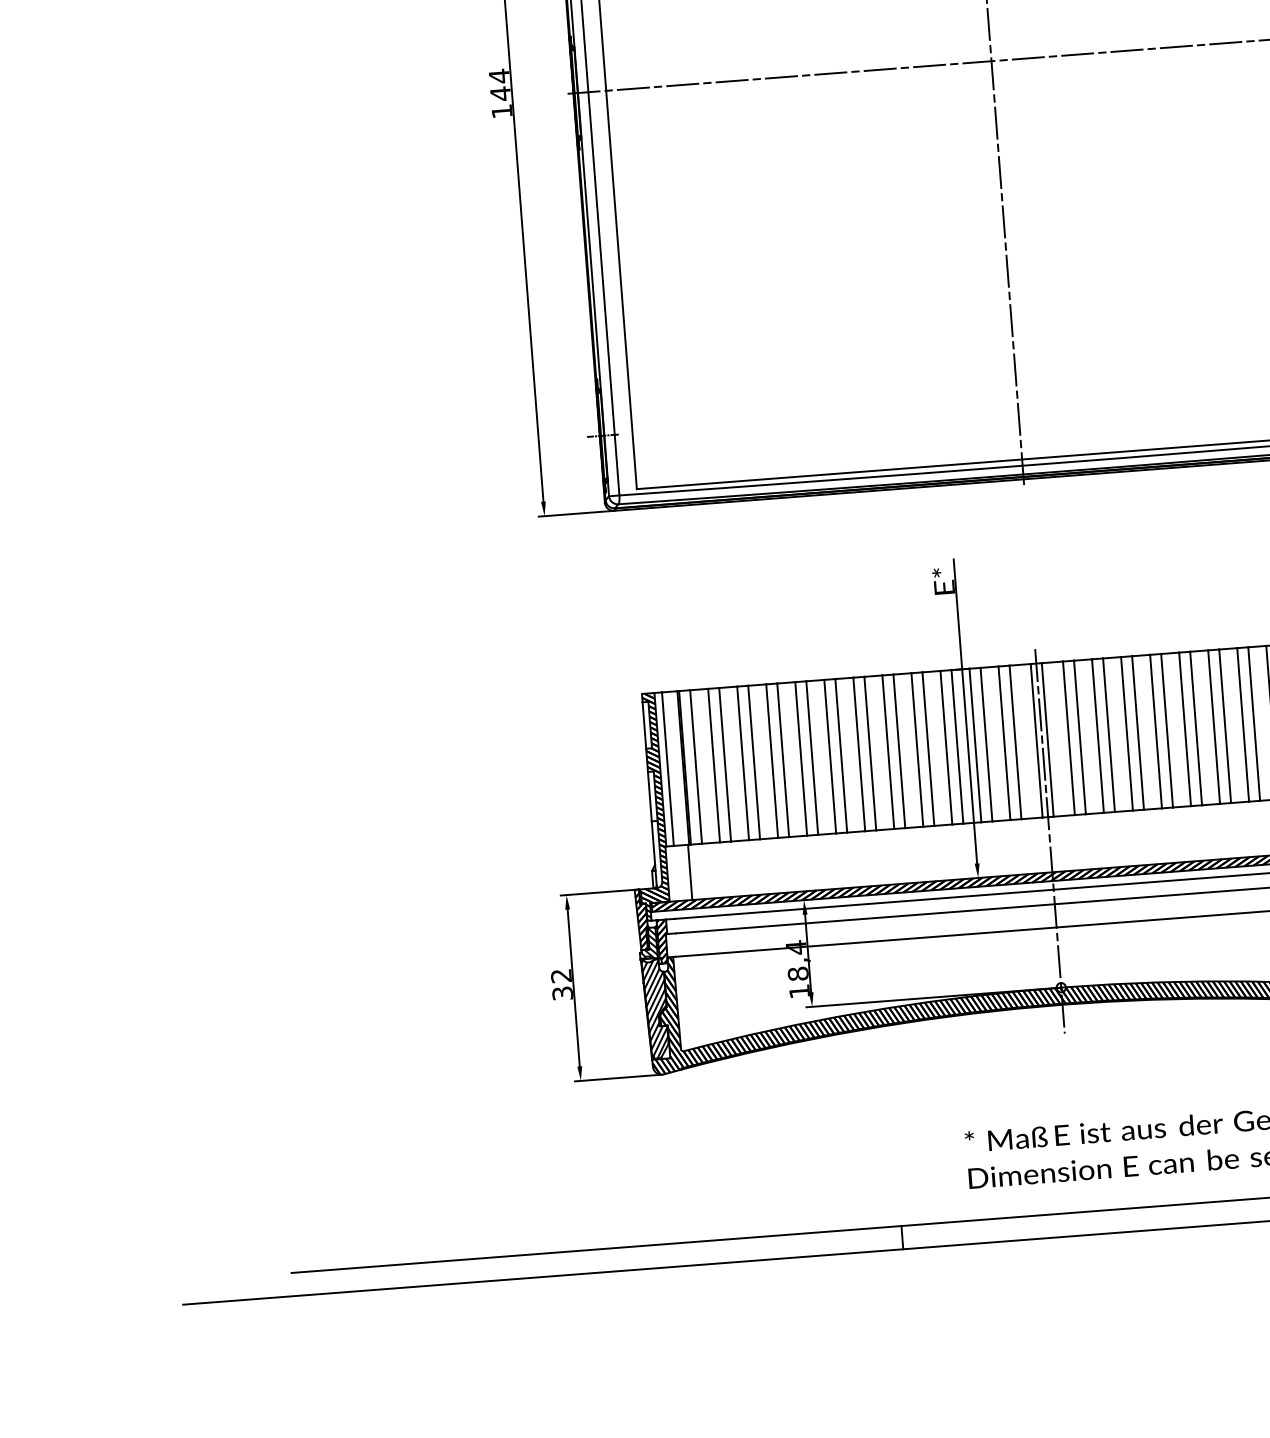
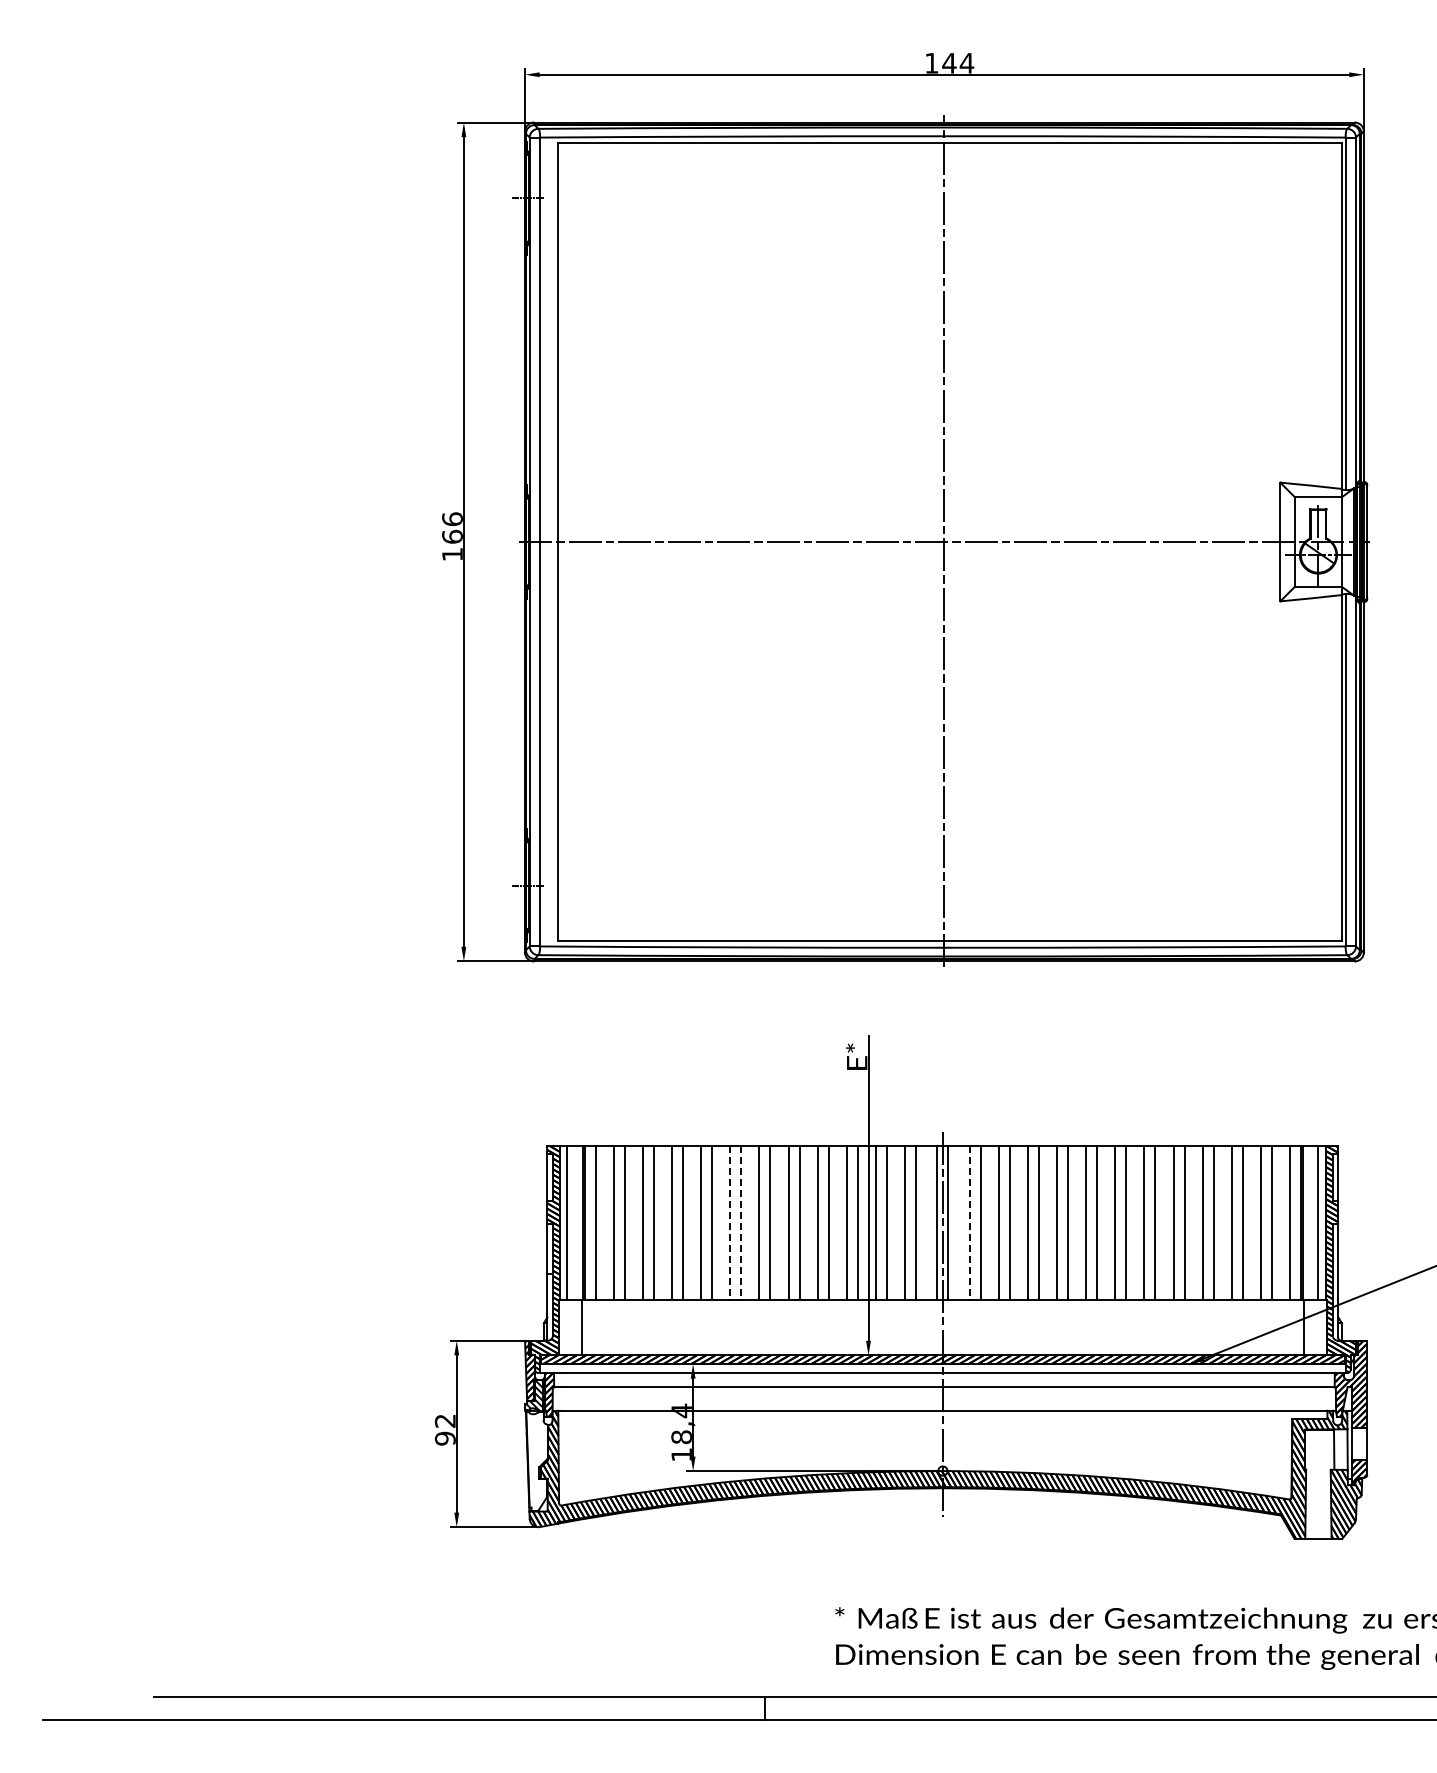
text: (500, 85) -> (452, 528), 144 -> 166
line: (1068, 738) -> (969, 1223), solid -> dashed
line: (841, 756) -> (741, 1223), solid -> dashed
line: (830, 757) -> (730, 1223), solid -> dashed
text: (562, 993) -> (445, 1438), 32 -> 92
hatch: (656, 1008) -> (537, 1460), removed

